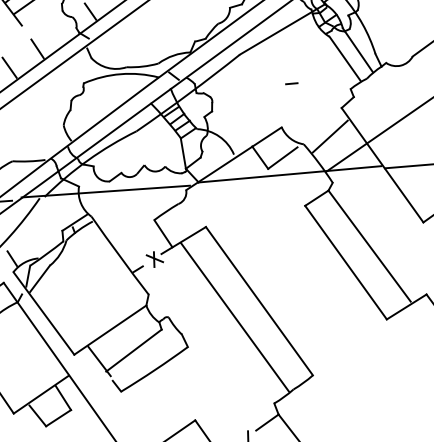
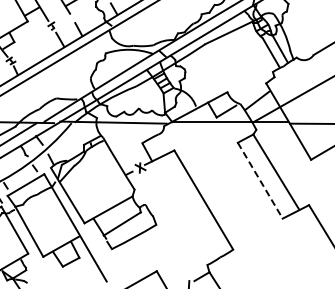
line: (292, 82) -> (236, 64), removed
line: (346, 263) -> (260, 181), solid -> dashed
line: (234, 316) -> (187, 208), removed

